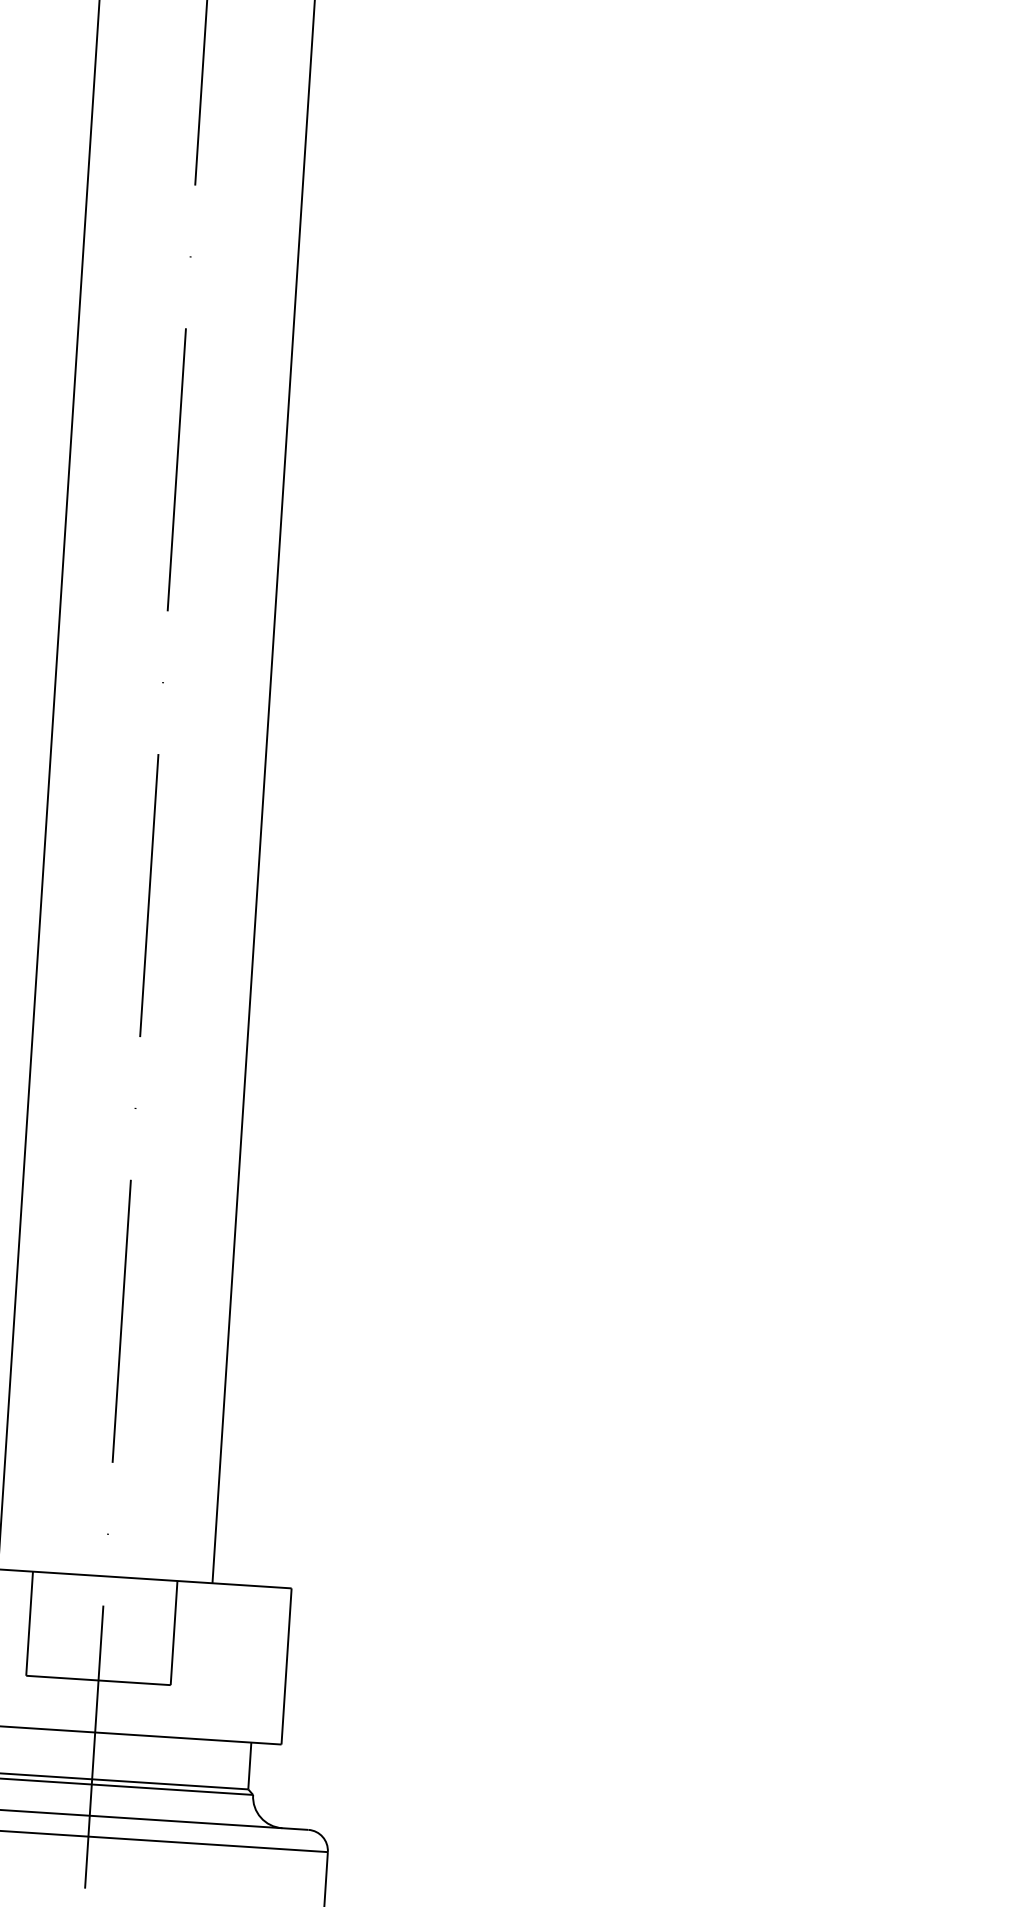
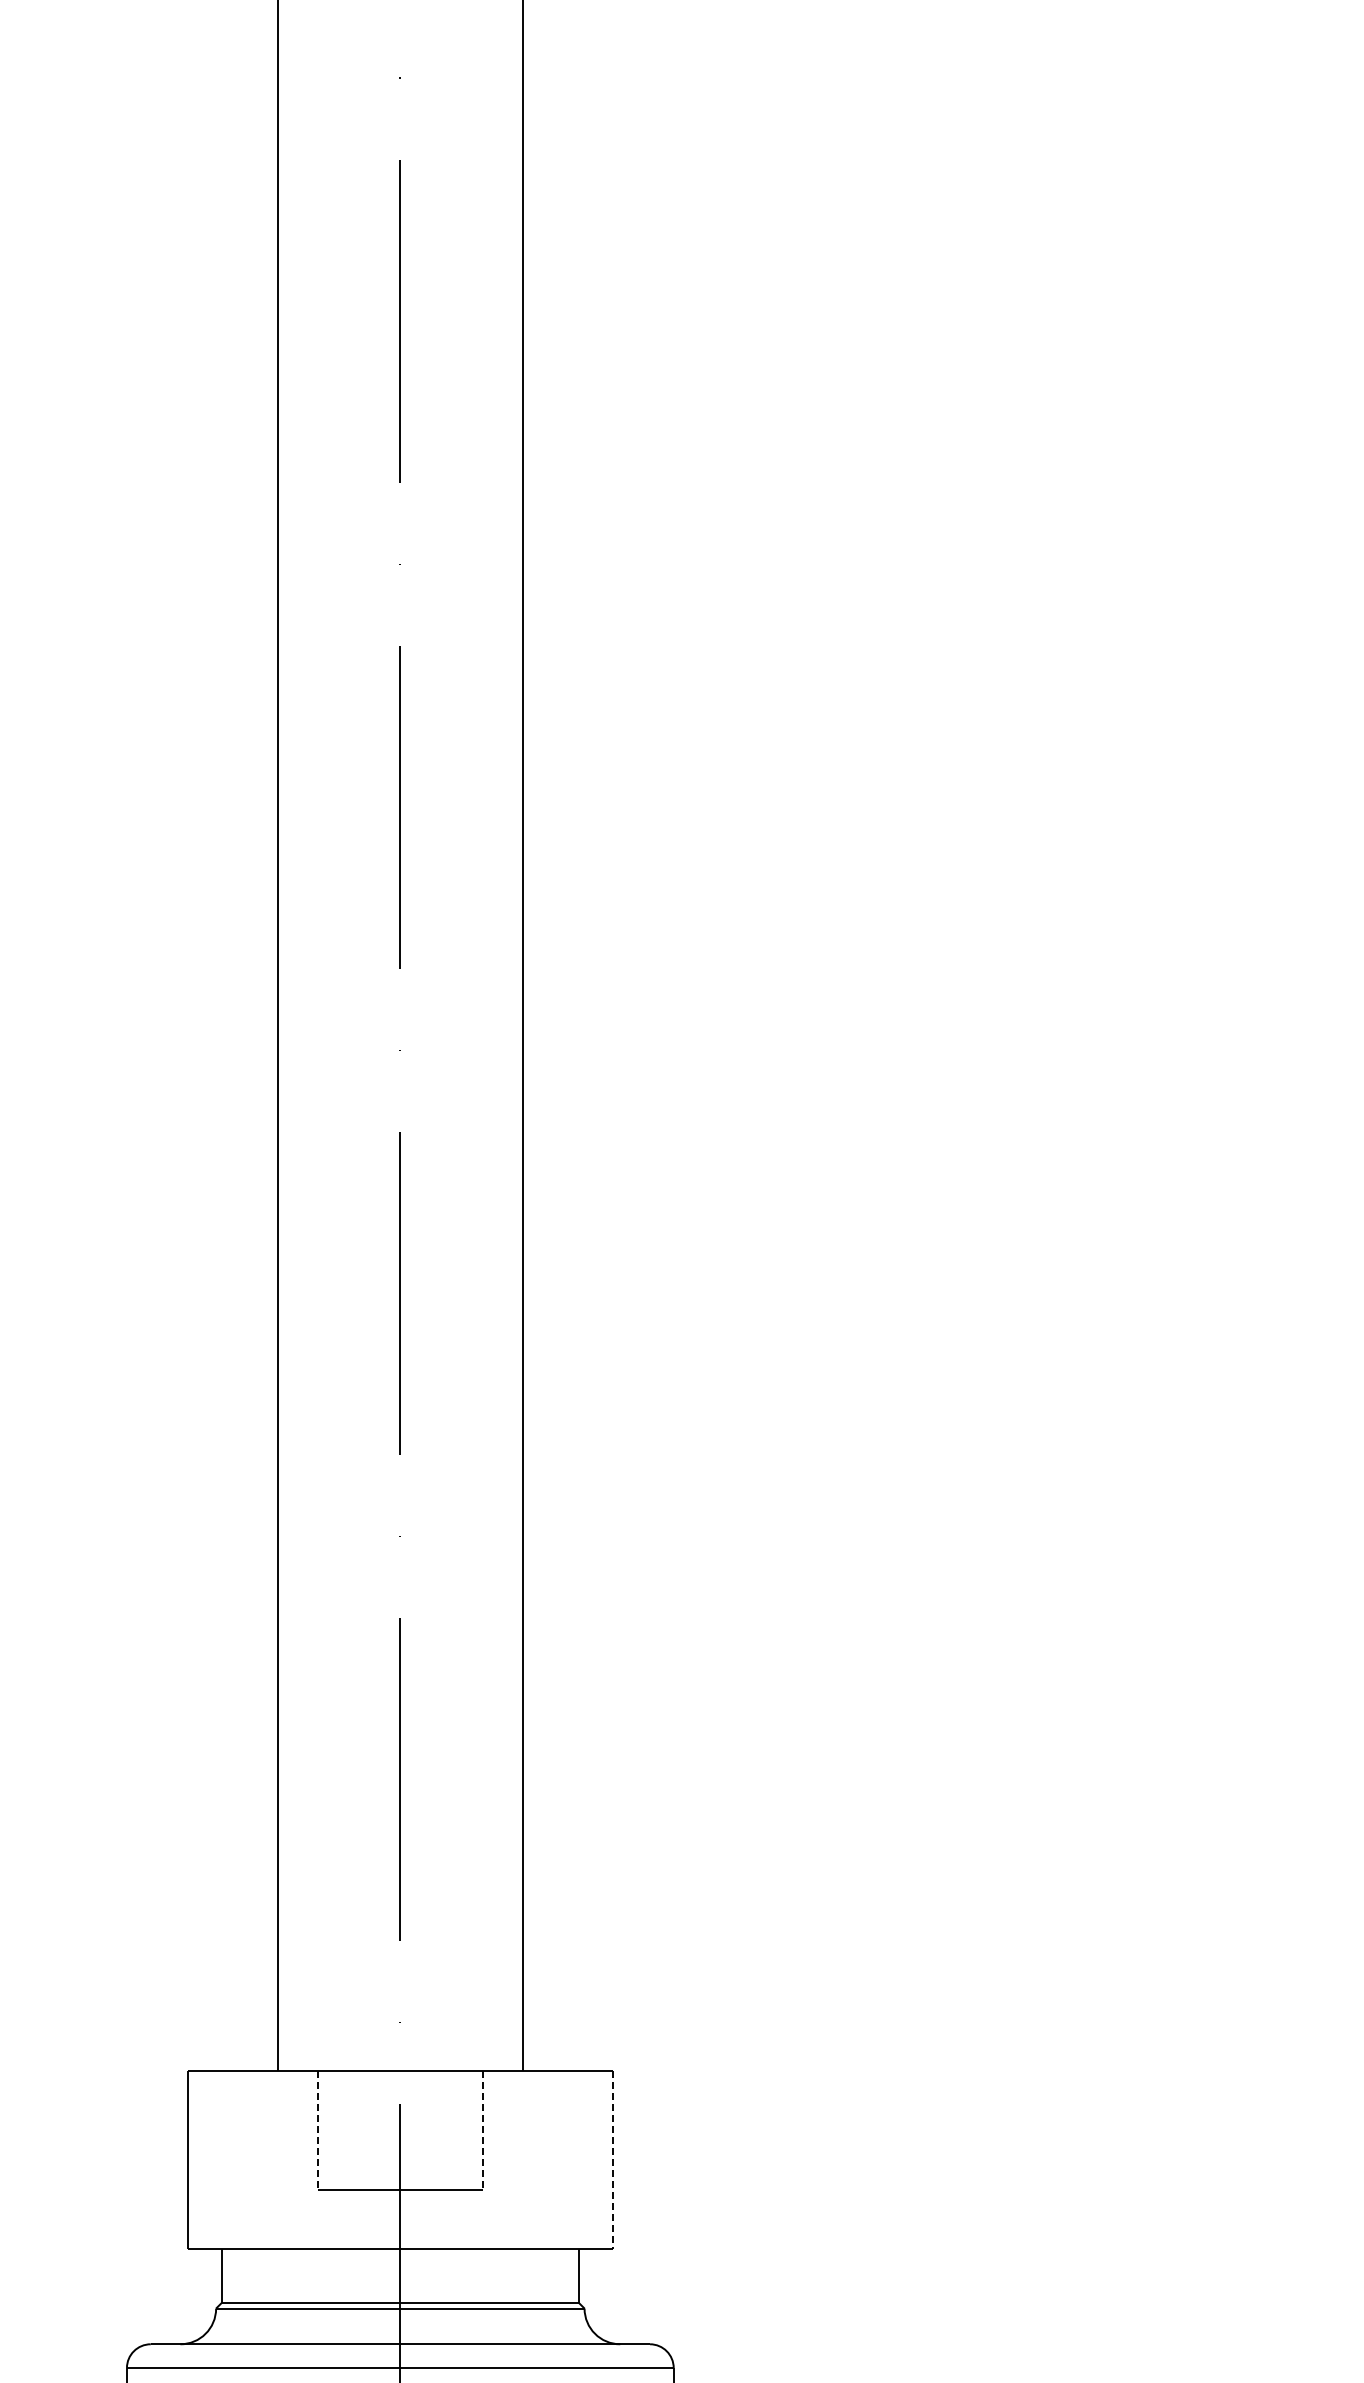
line: (29, 1623) -> (317, 2130), solid -> dashed
line: (173, 1633) -> (482, 2130), solid -> dashed
line: (286, 1666) -> (613, 2160), solid -> dashed

